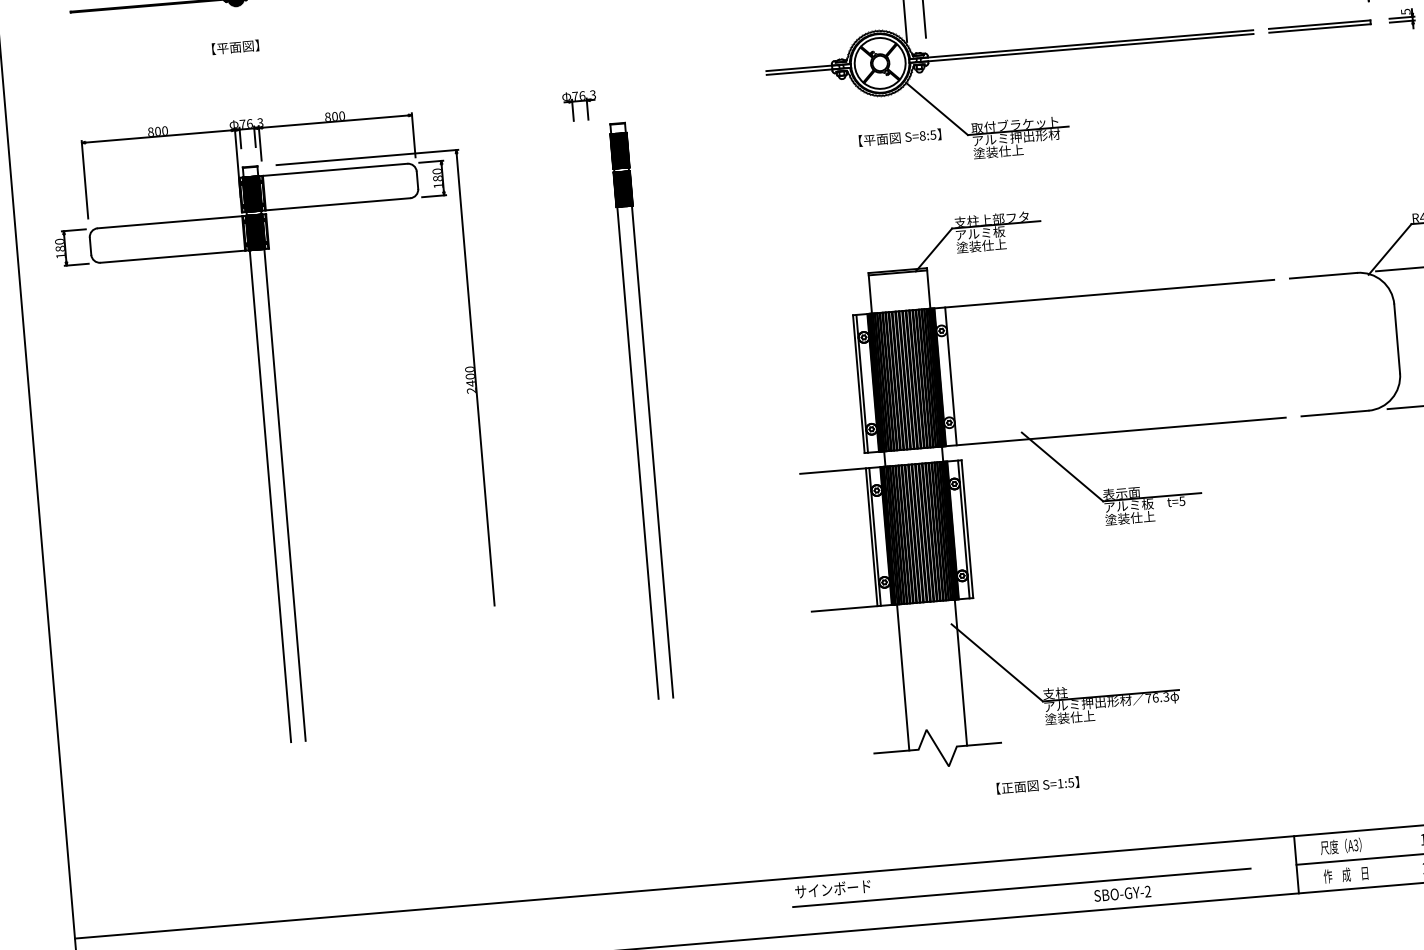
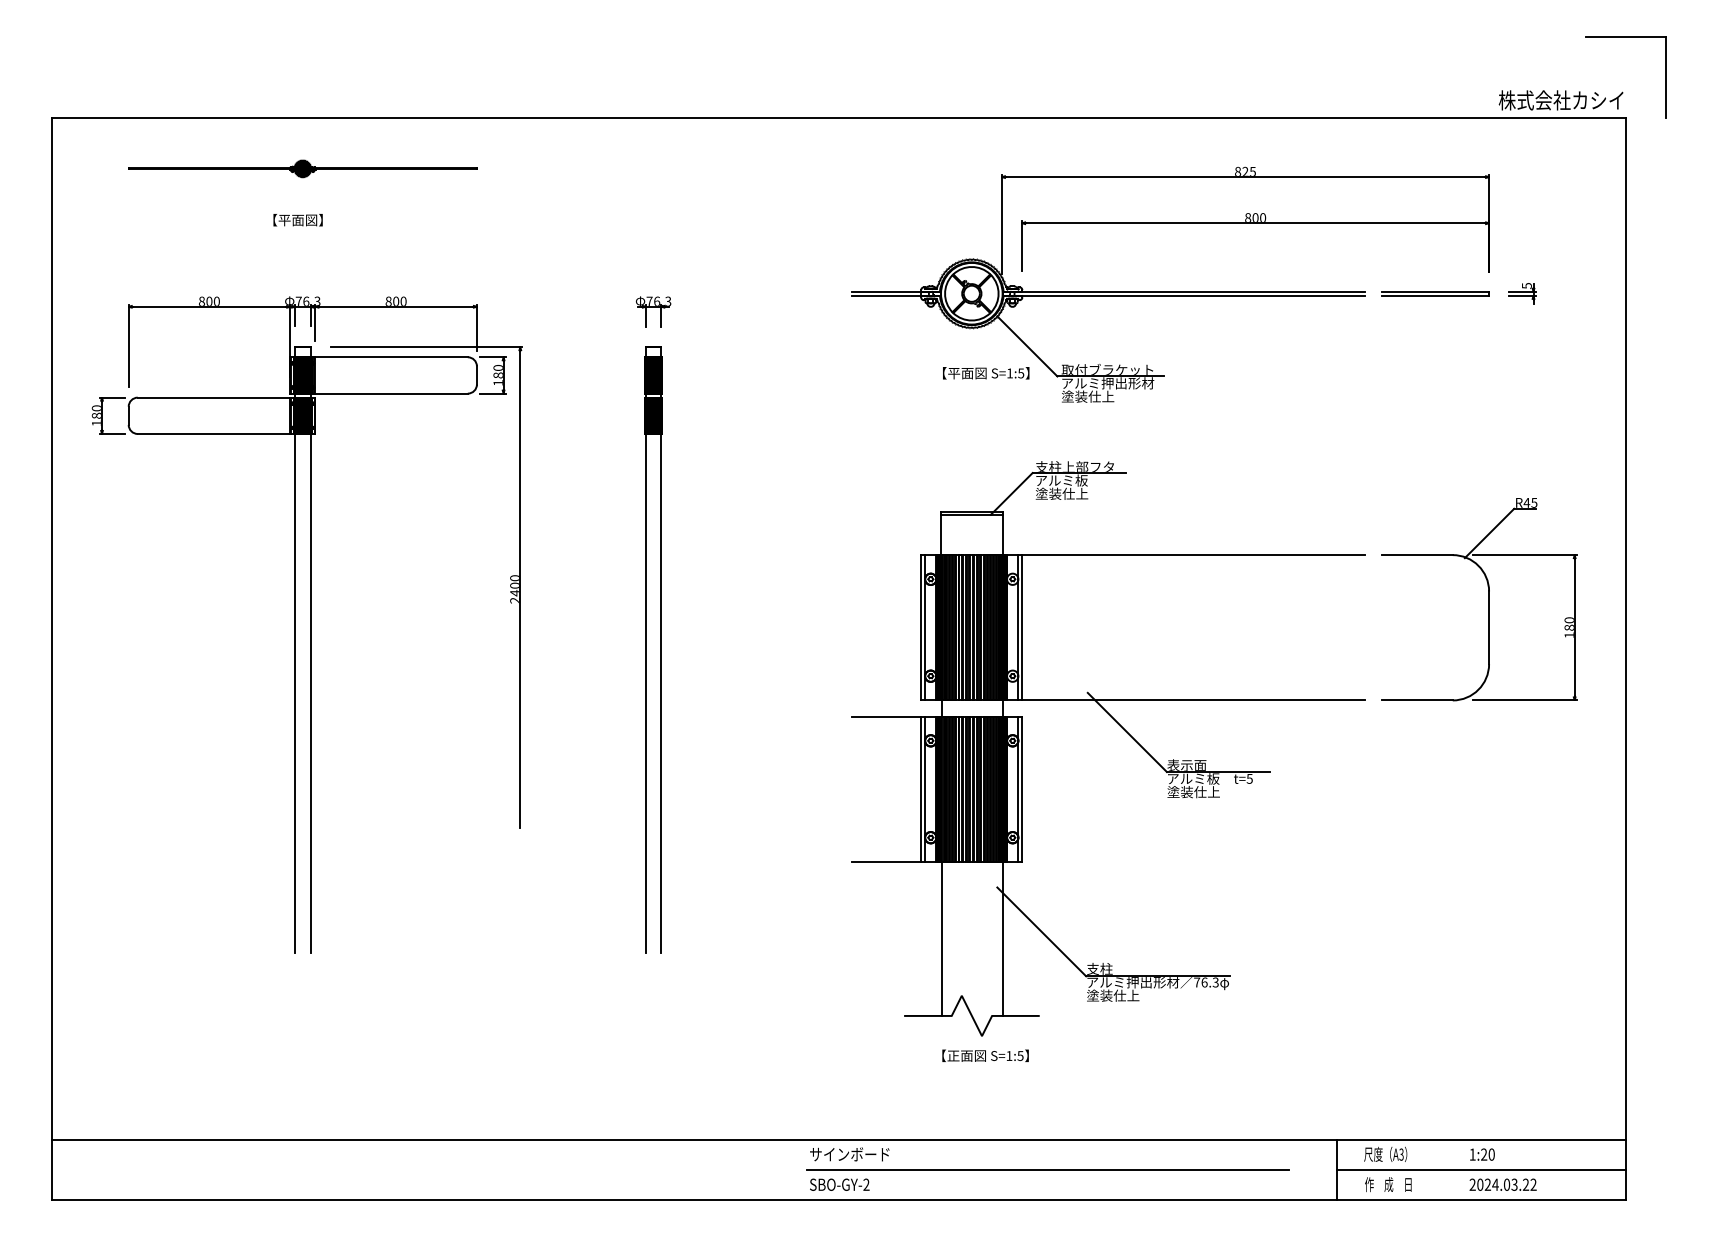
text: (923, 135) -> (1010, 373), S=8:5 -> S=1:5
line: (954, 375) -> (1022, 627), added
part: (635, 411) -> (646, 649), moved
text: (1037, 785) -> (985, 1055), moved
text: (1122, 893) -> (839, 1184), moved

